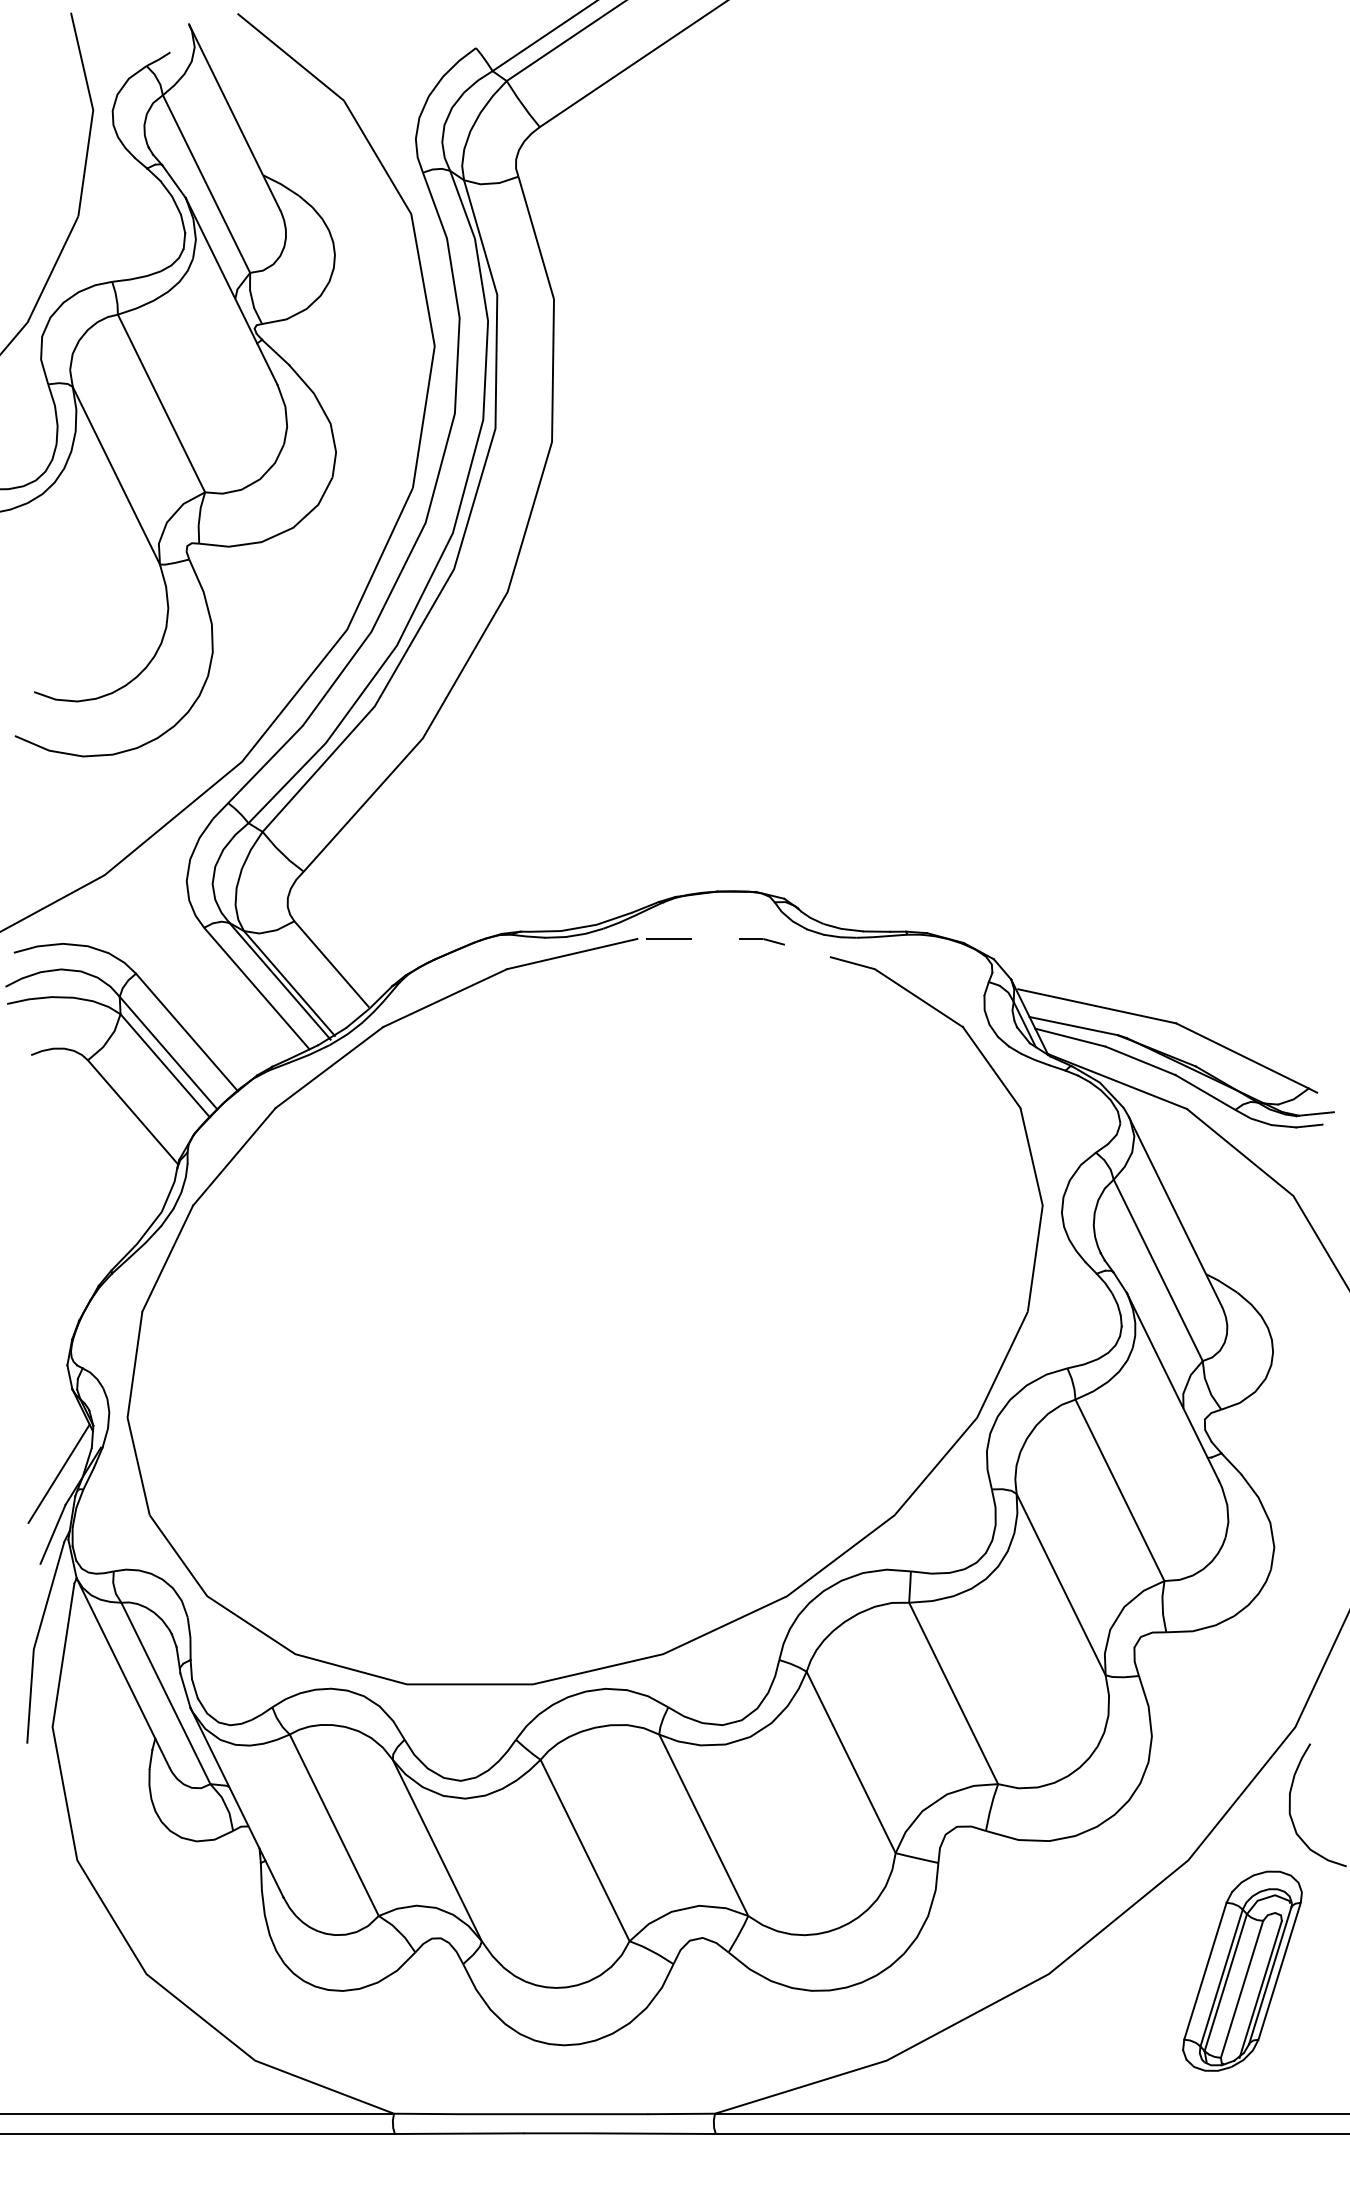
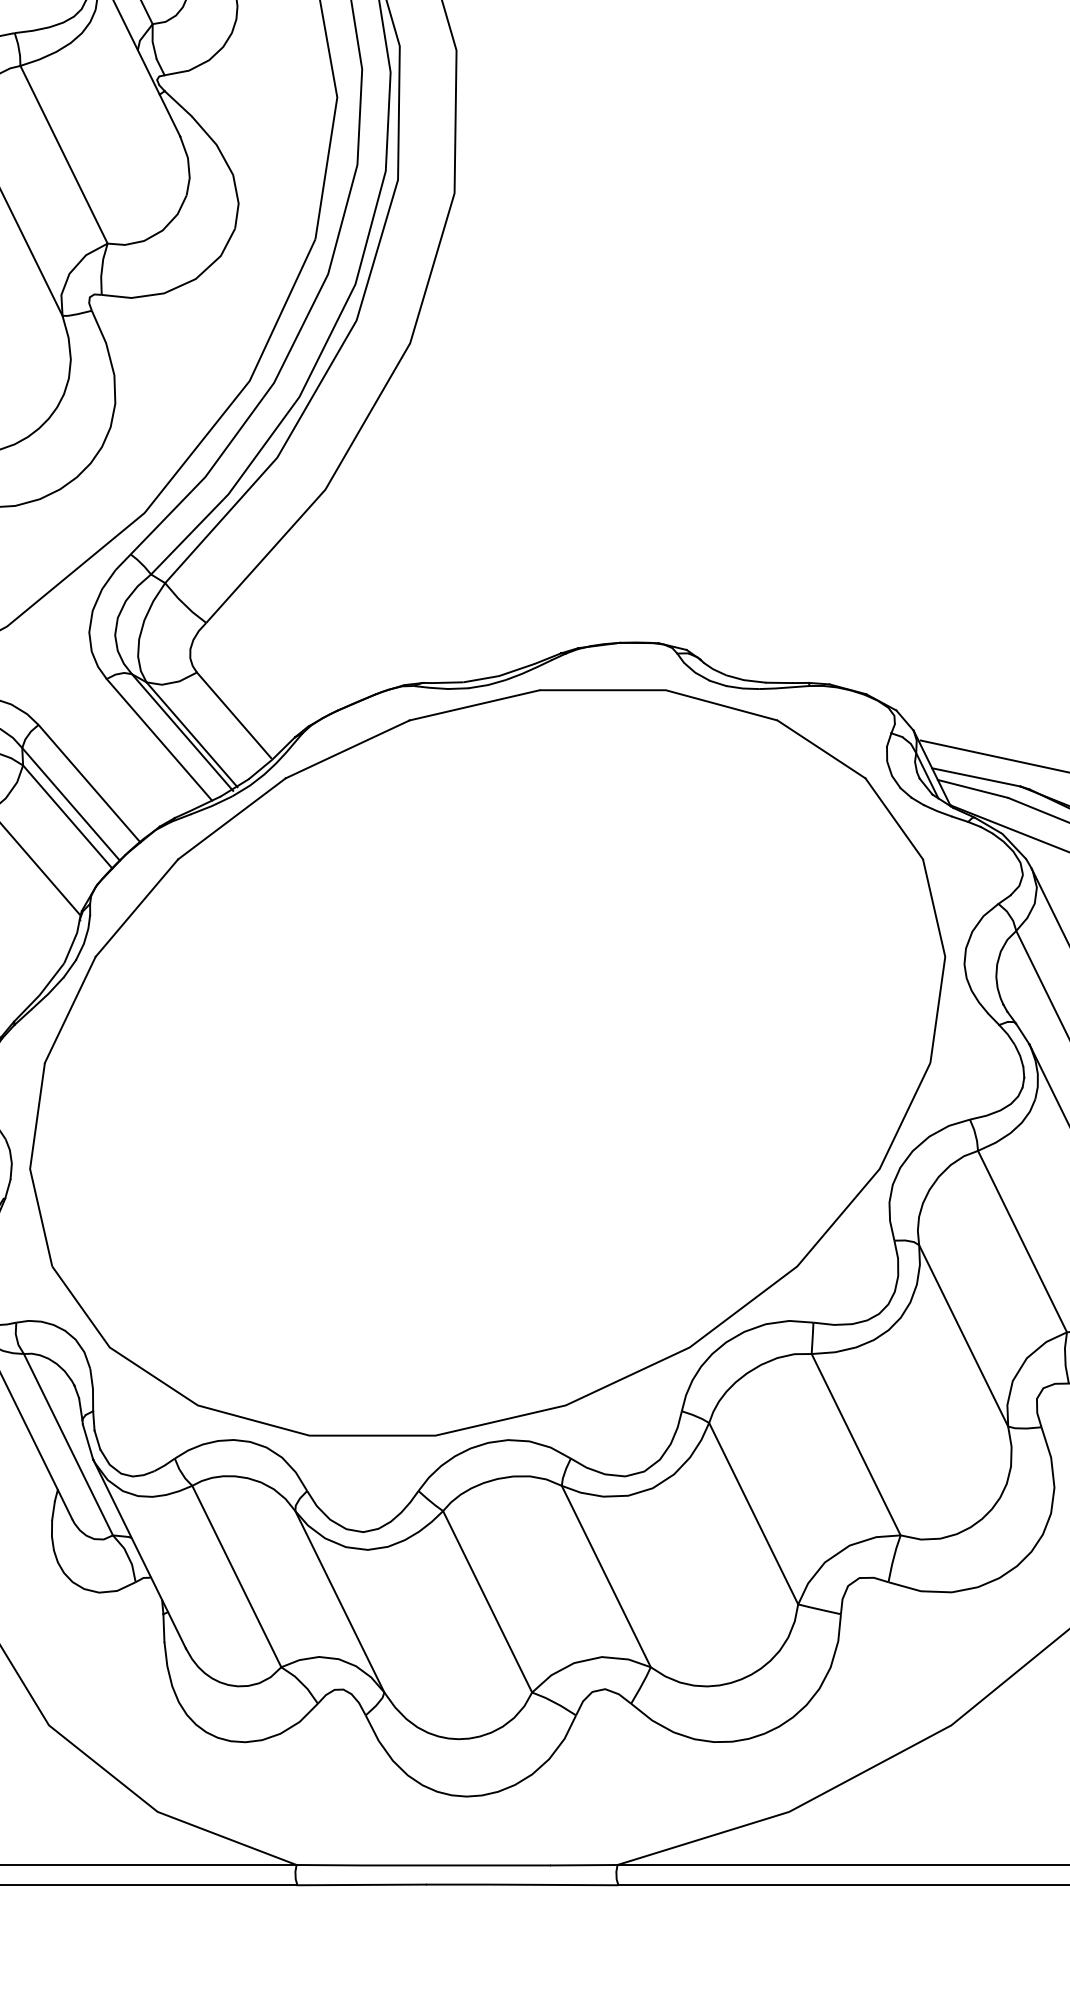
line: (758, 938) -> (661, 689), dashed -> solid

